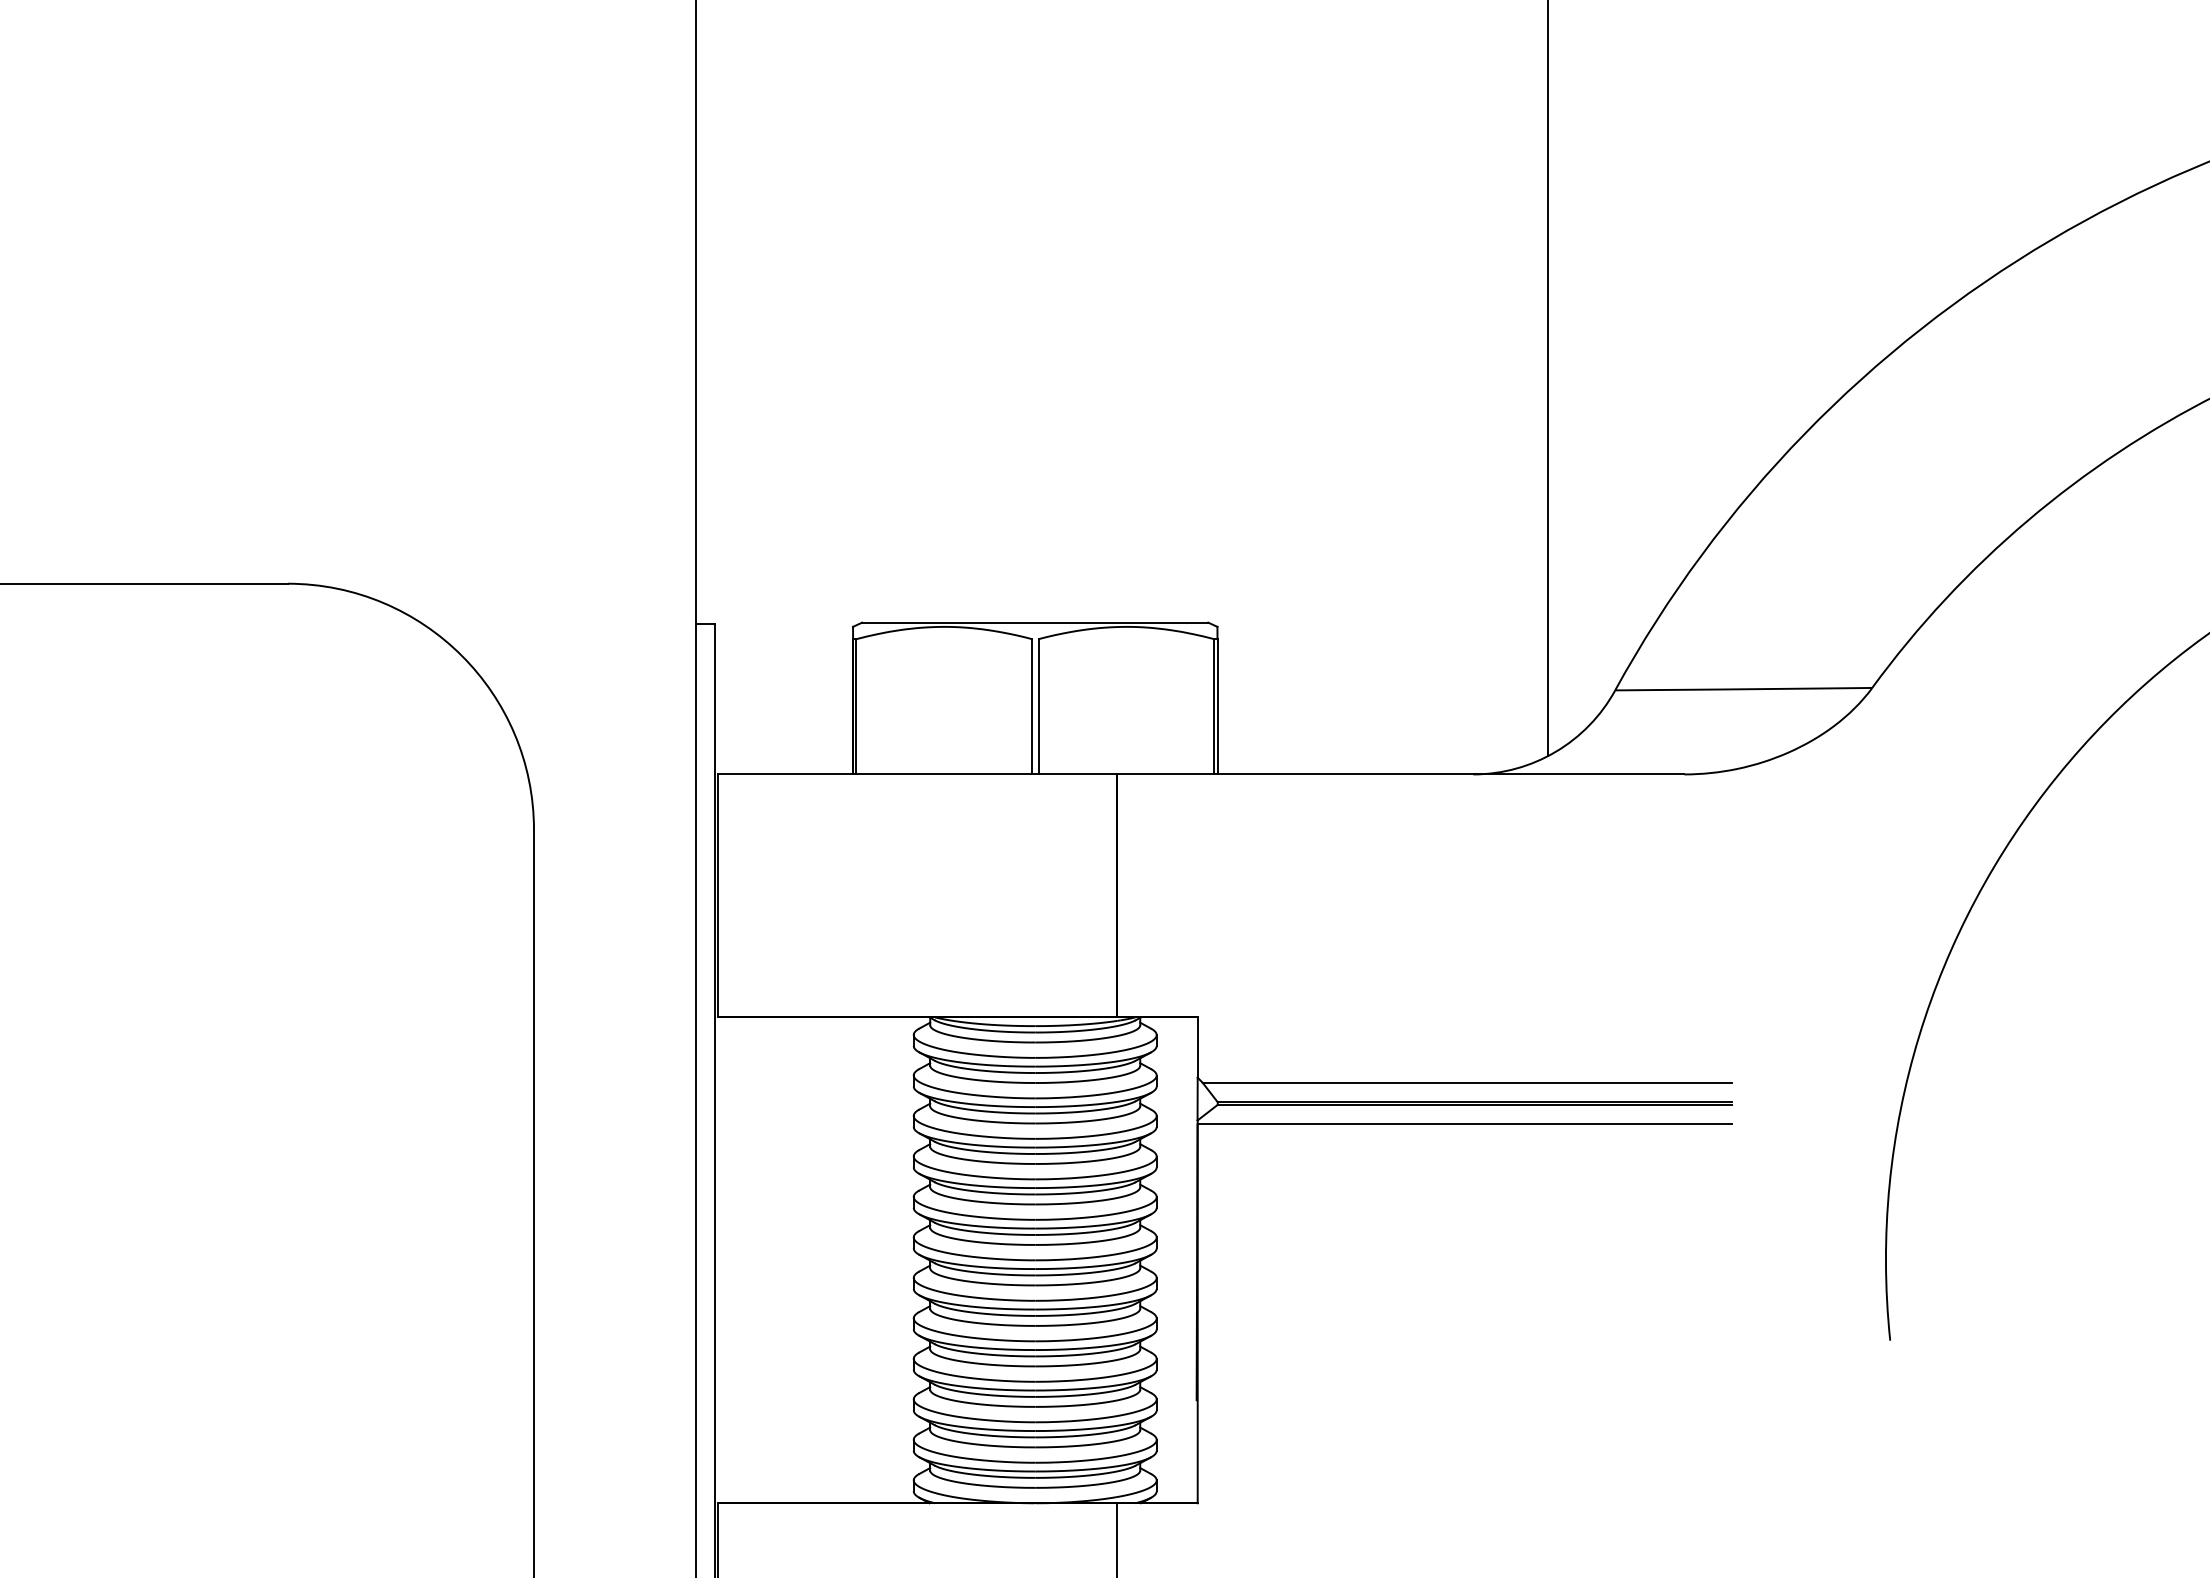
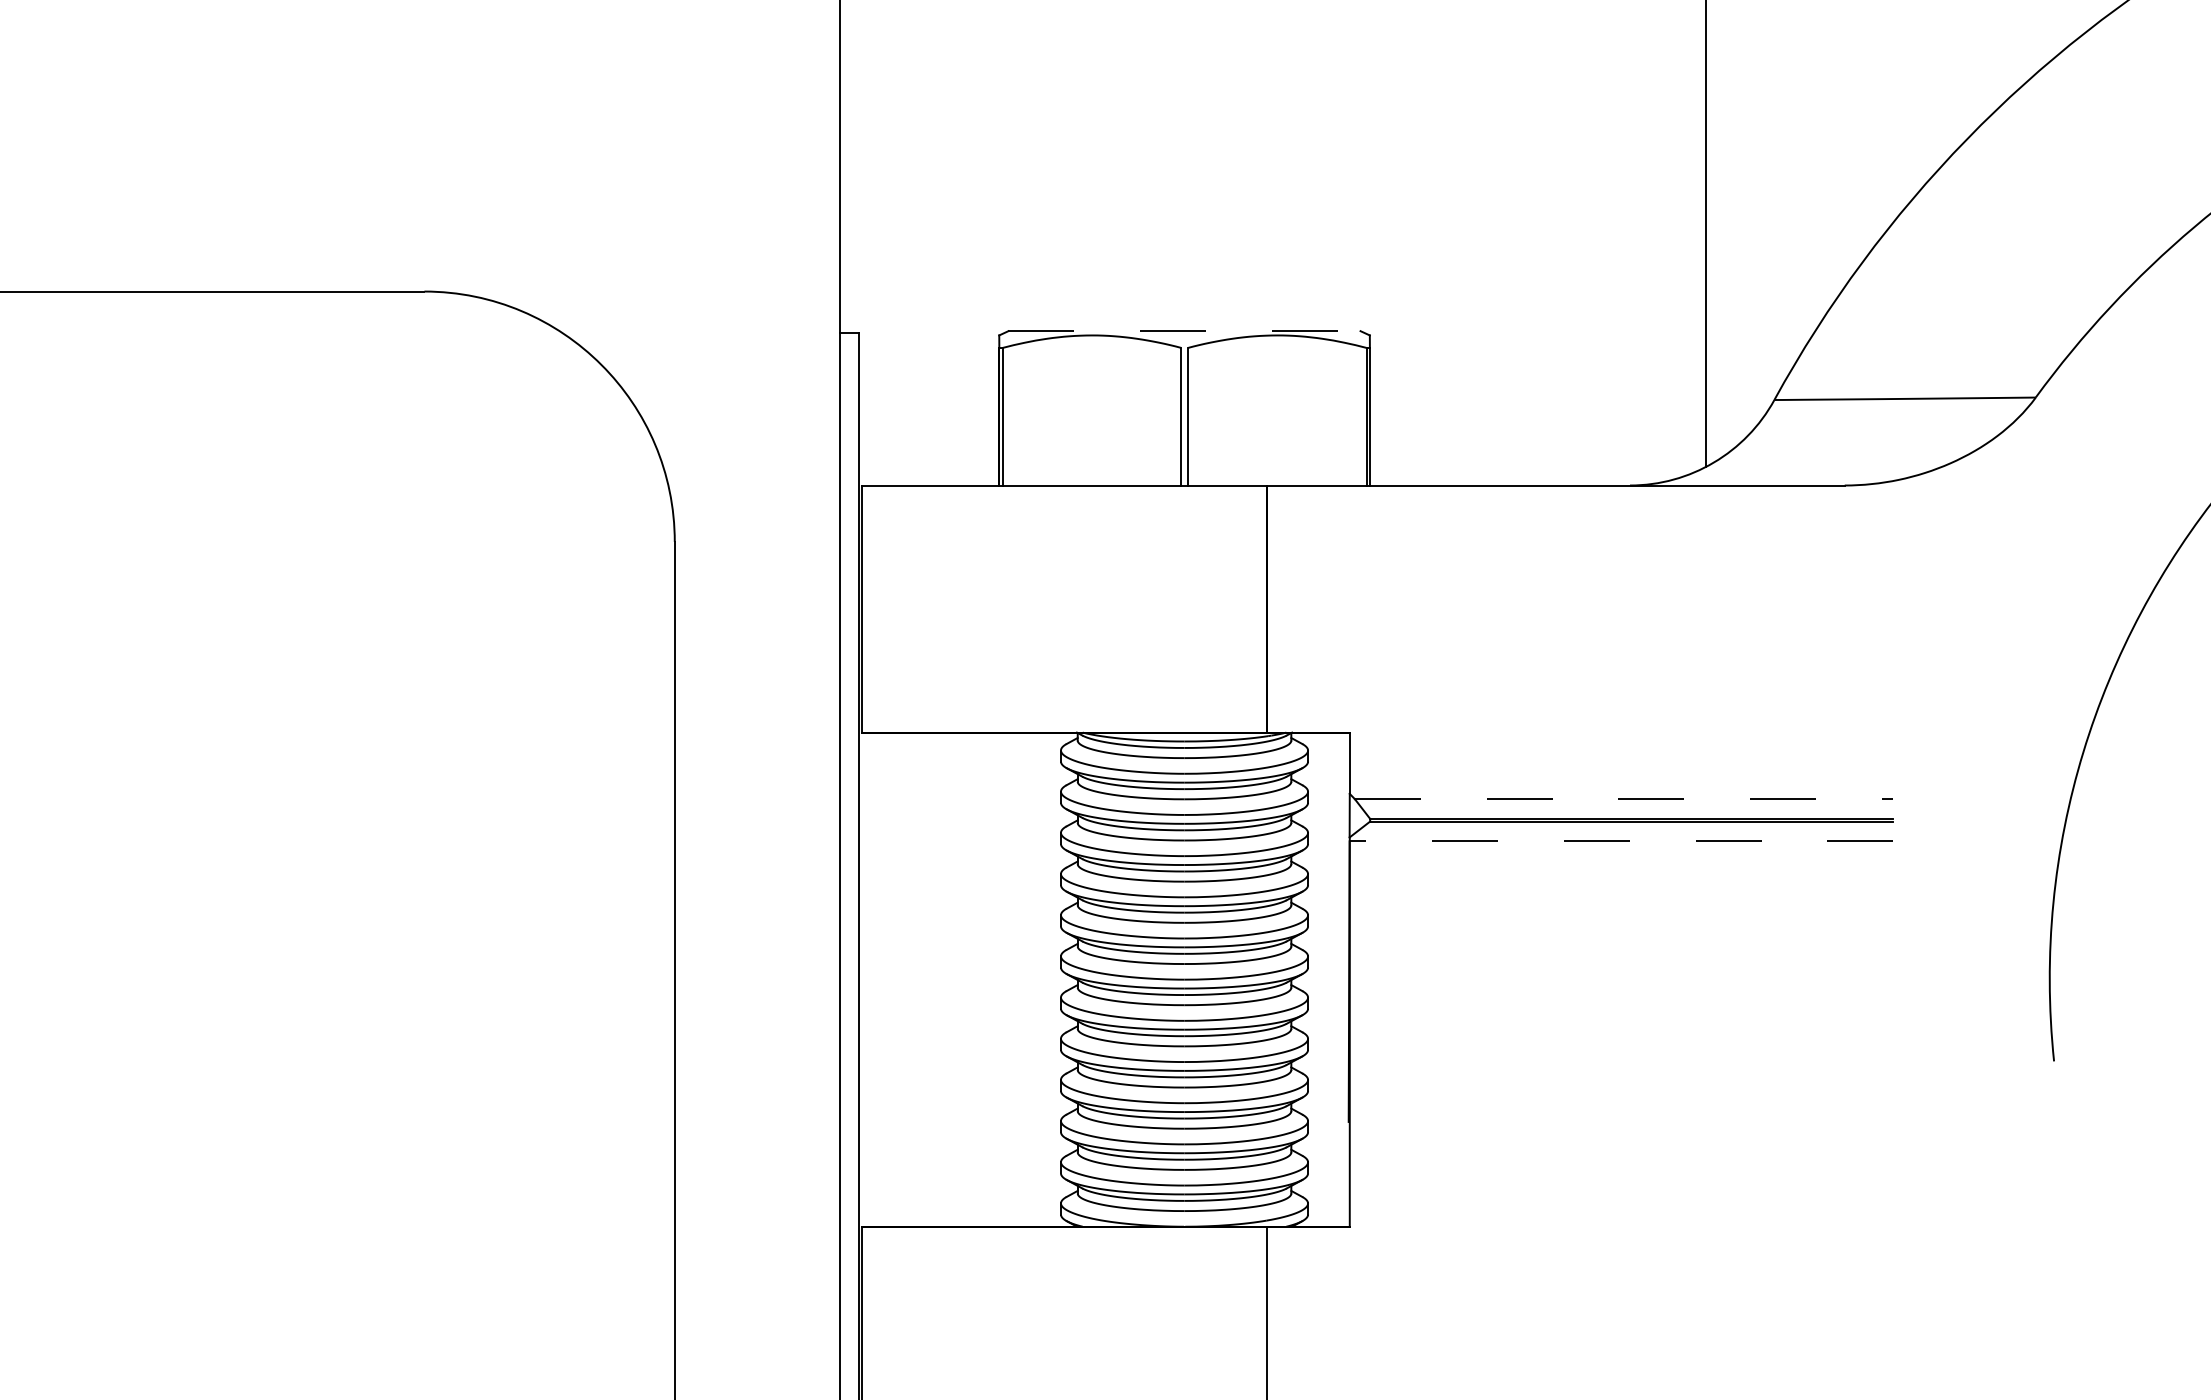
line: (1035, 622) -> (1184, 330), solid -> dashed
line: (1467, 1082) -> (1624, 798), solid -> dashed
line: (1464, 1124) -> (1621, 841), solid -> dashed

